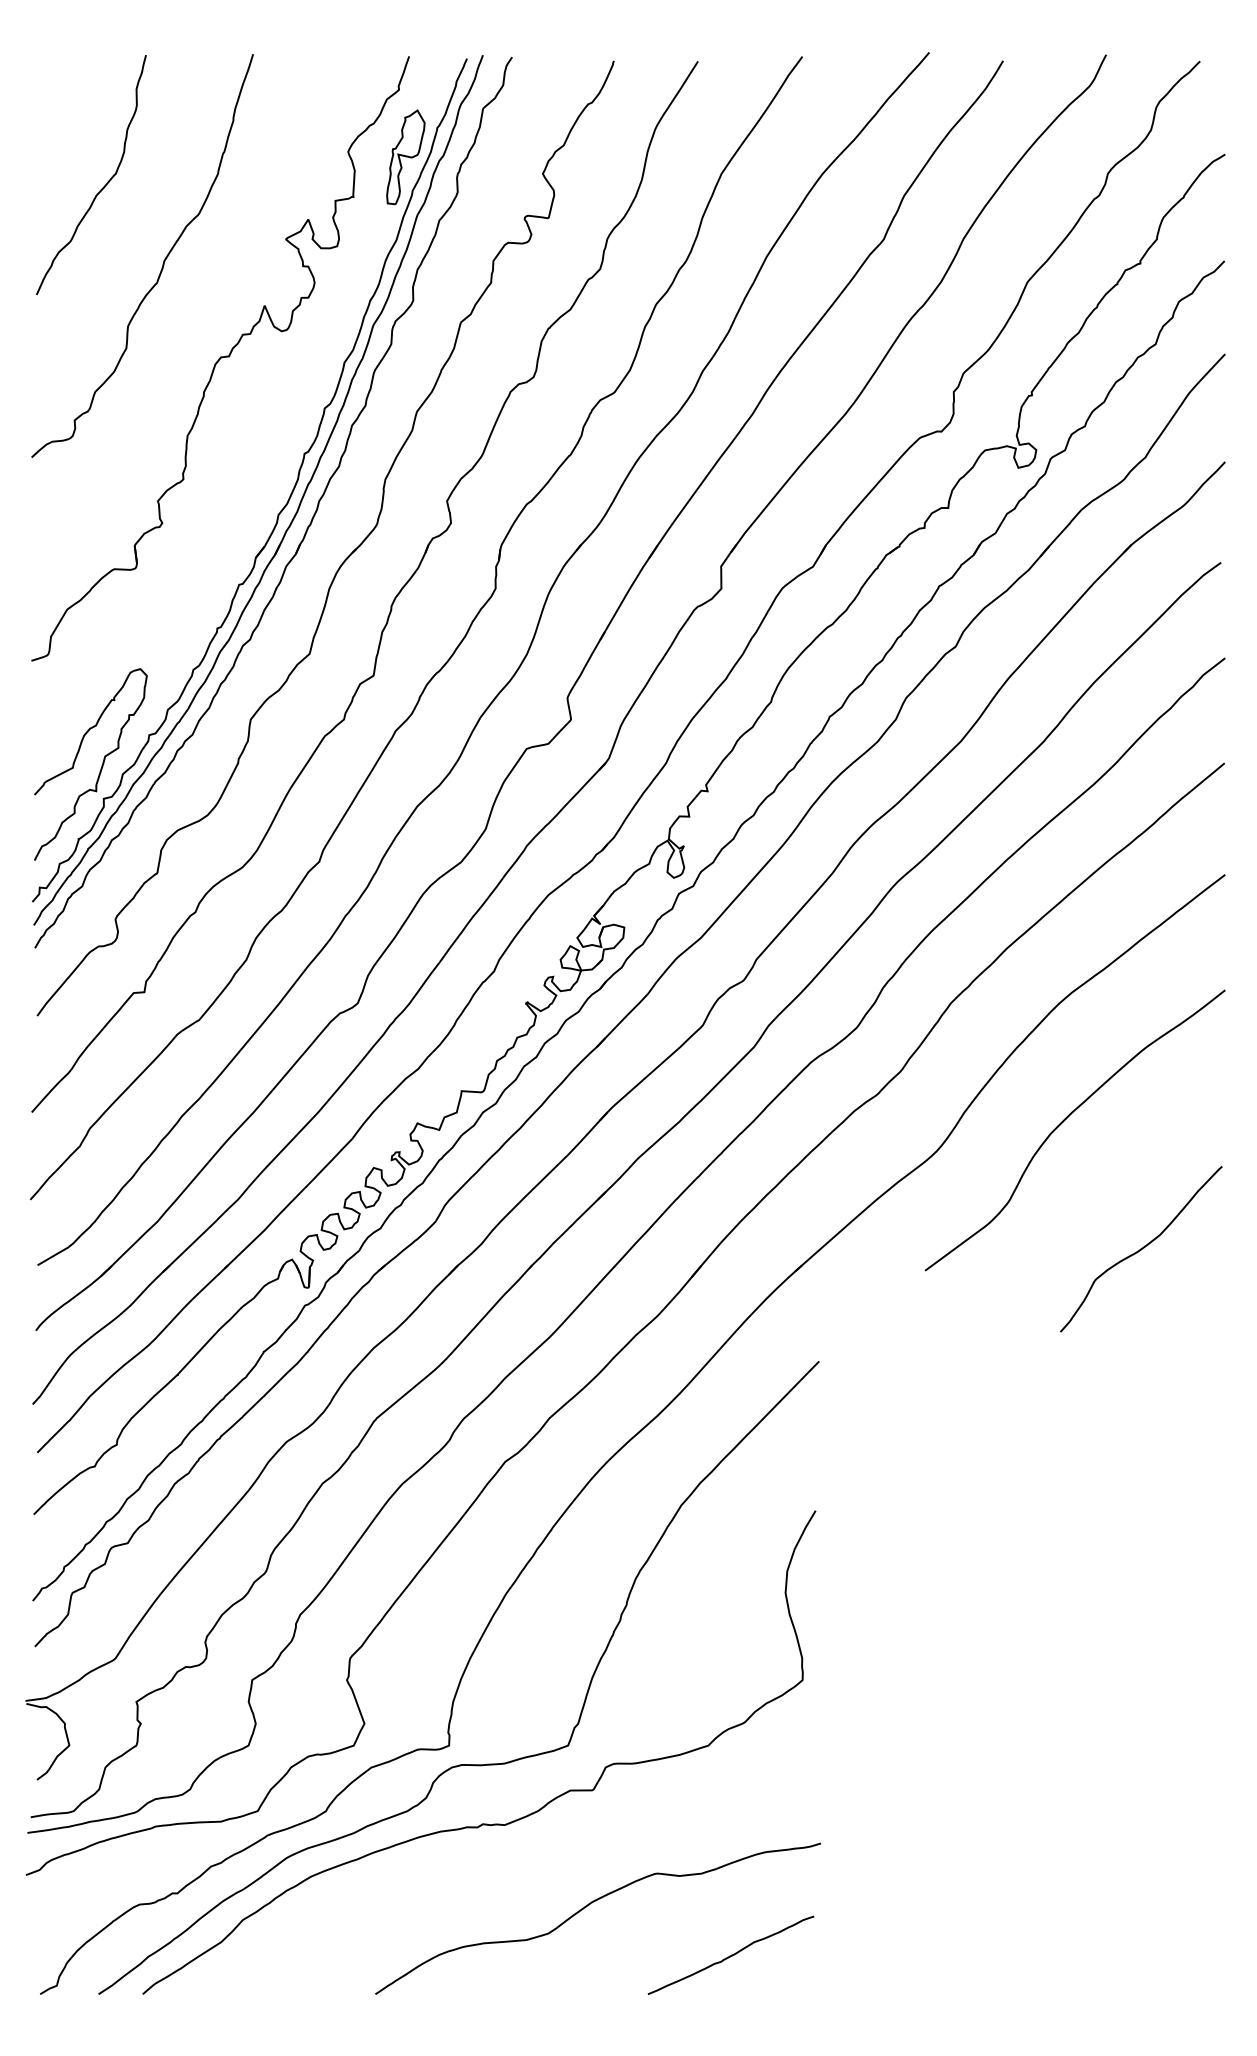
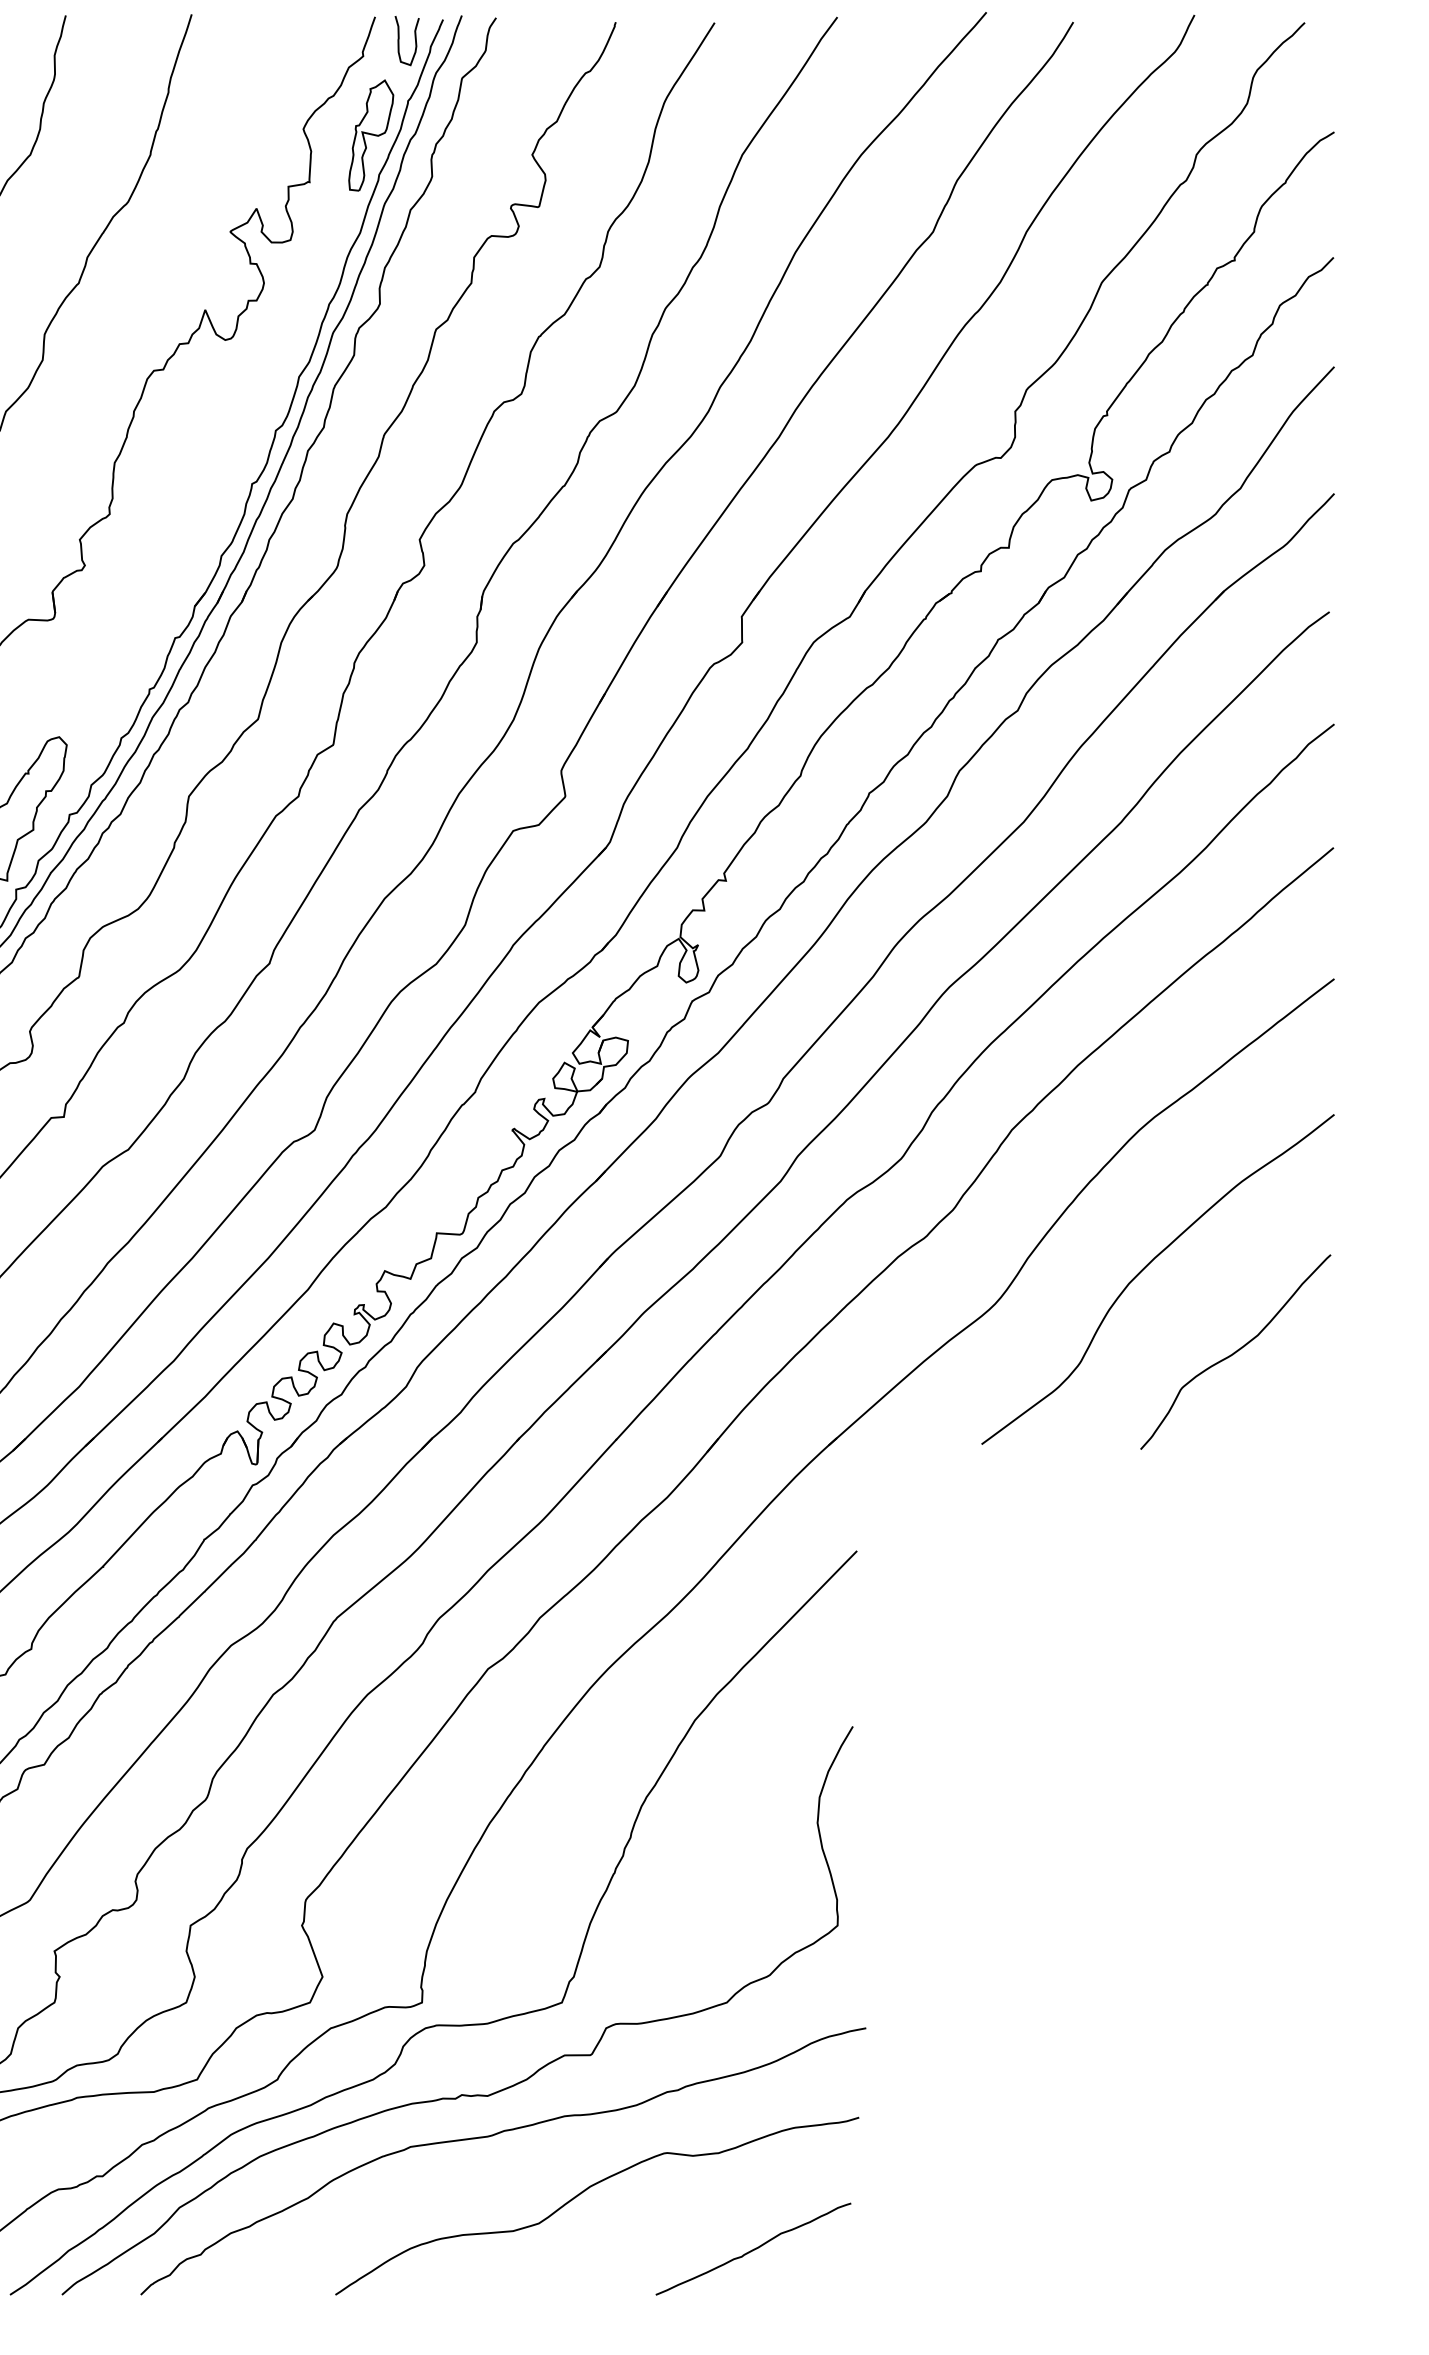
curve: (442, 75) -> (414, 39), added
curve: (1141, 1249) -> (1235, 1352), moved
curve: (509, 1859) -> (493, 2136), added

